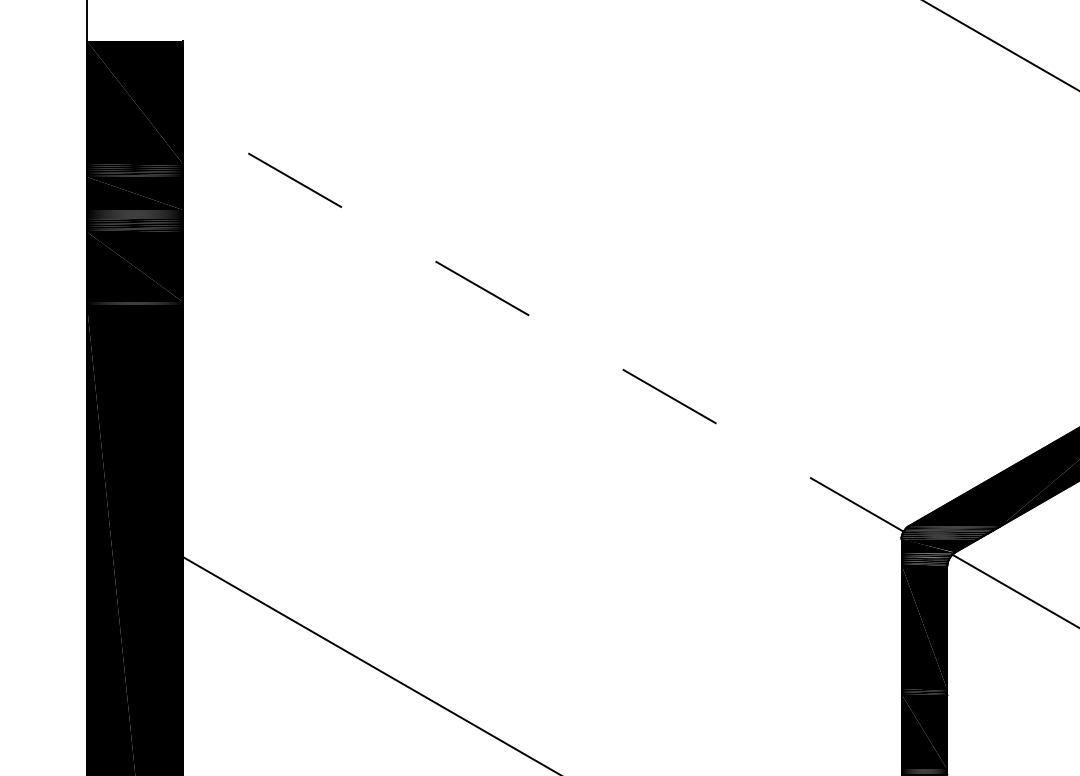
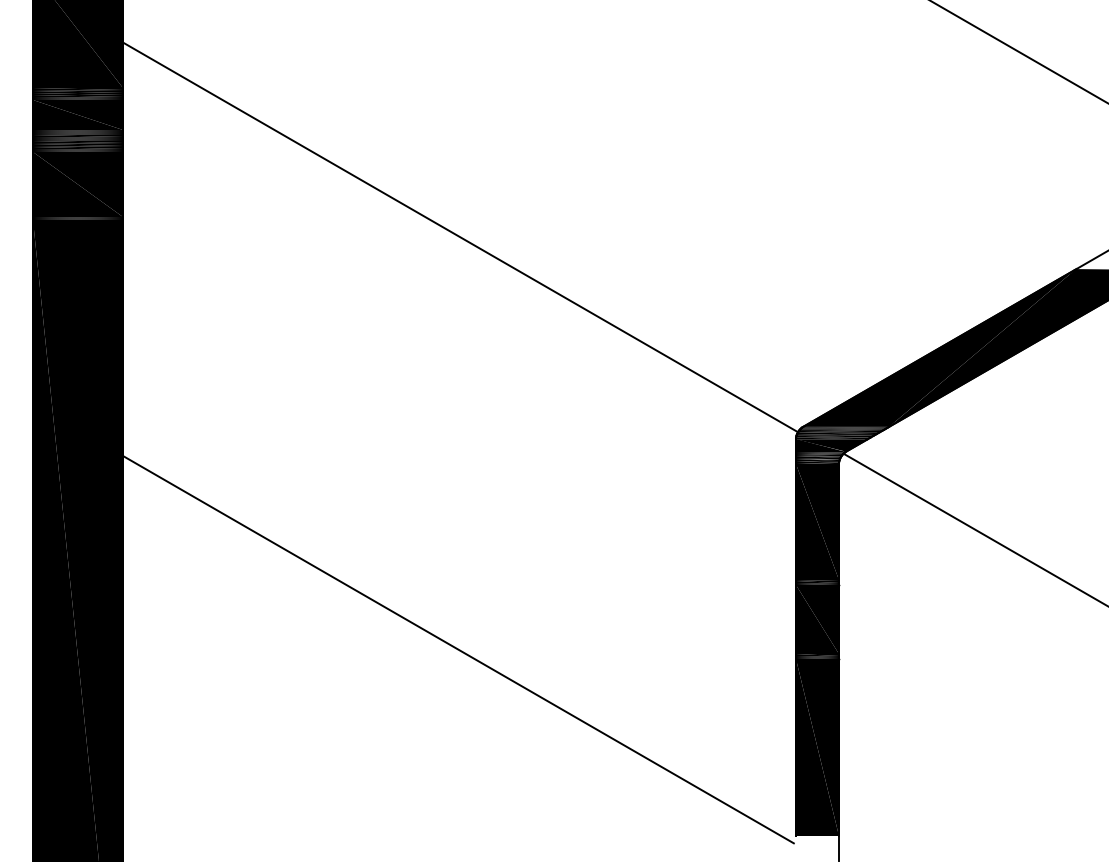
line: (543, 323) -> (460, 237), dashed -> solid

